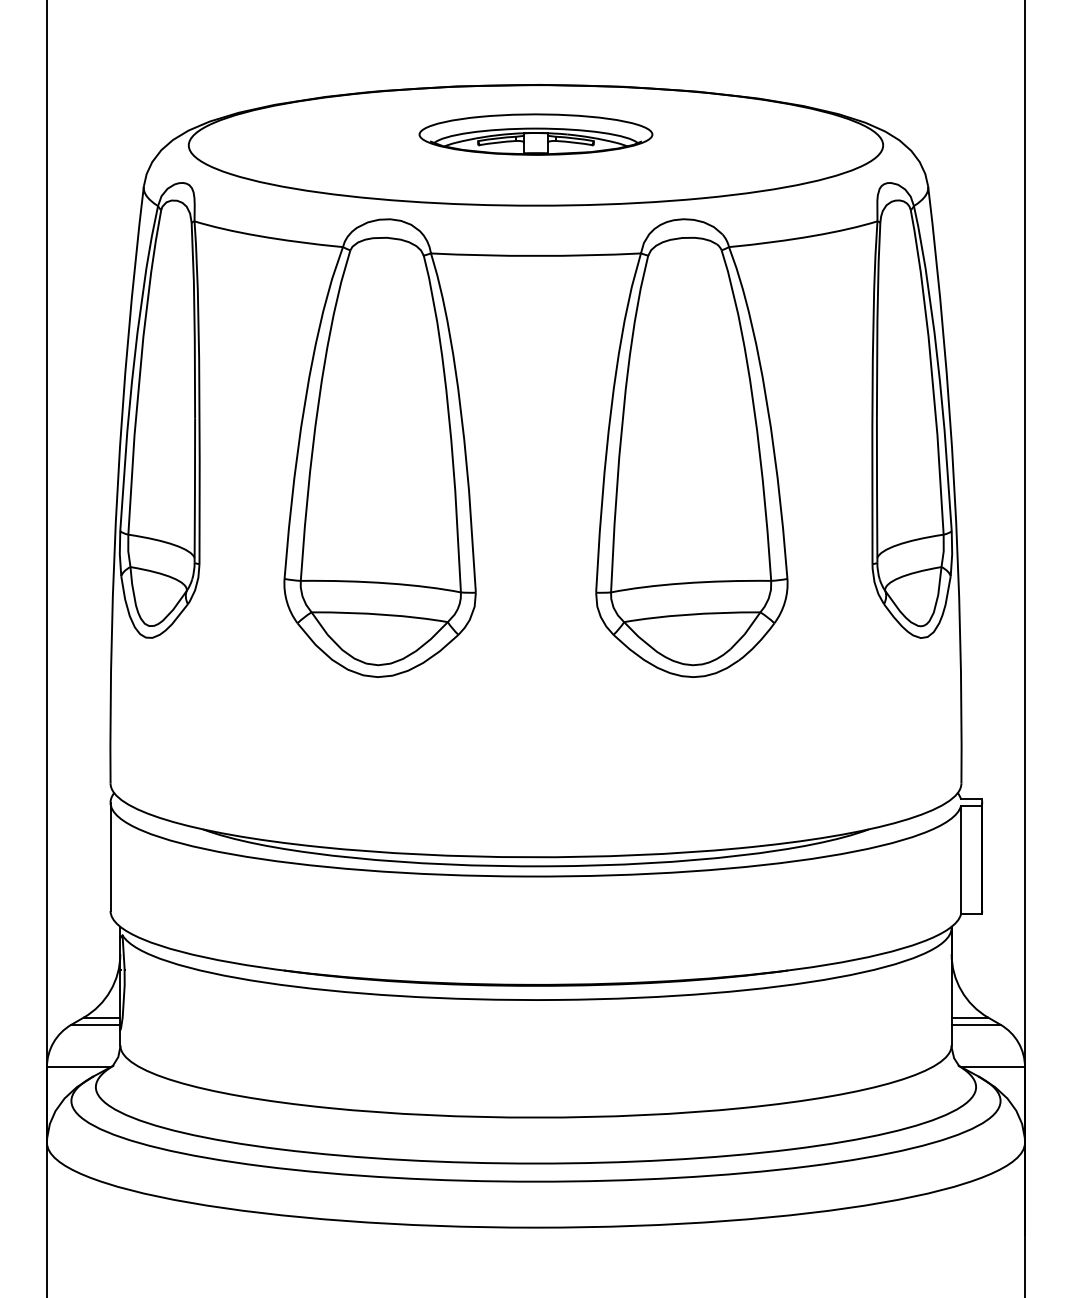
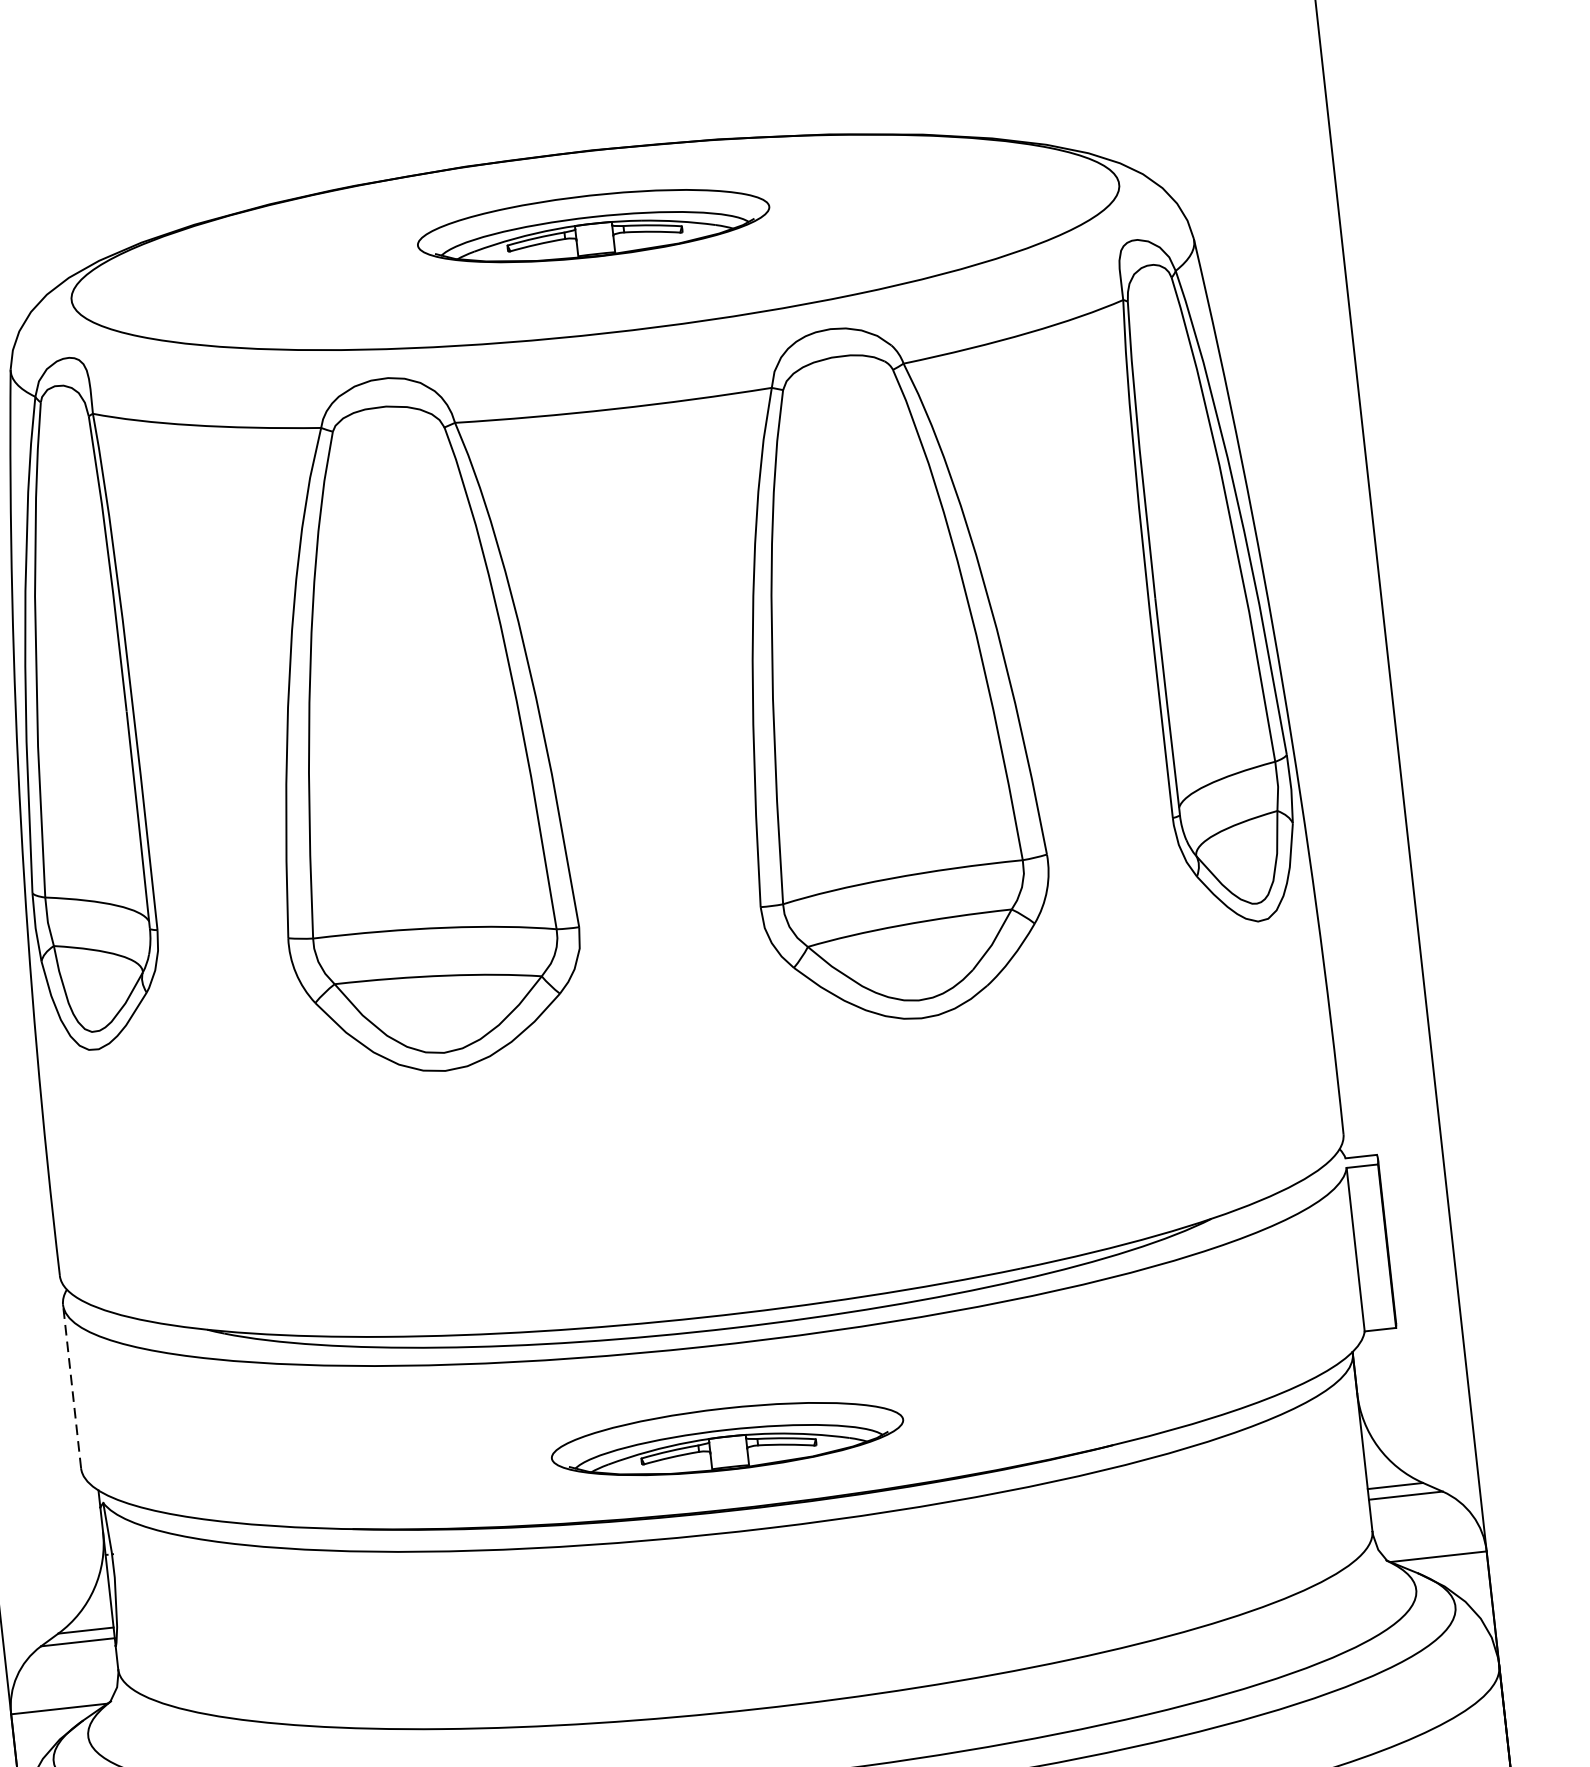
line: (110, 856) -> (71, 1386), solid -> dashed
part: (535, 938) -> (726, 1438), added

